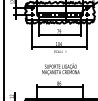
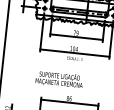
text: (60, 69) -> (58, 79), moved

